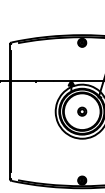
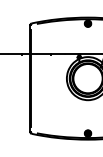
part: (81, 111) -> (87, 78), removed

